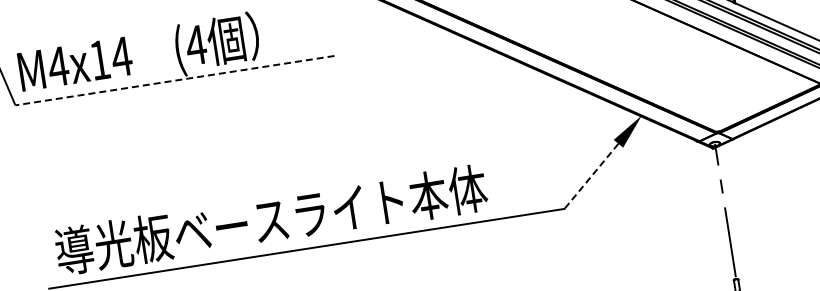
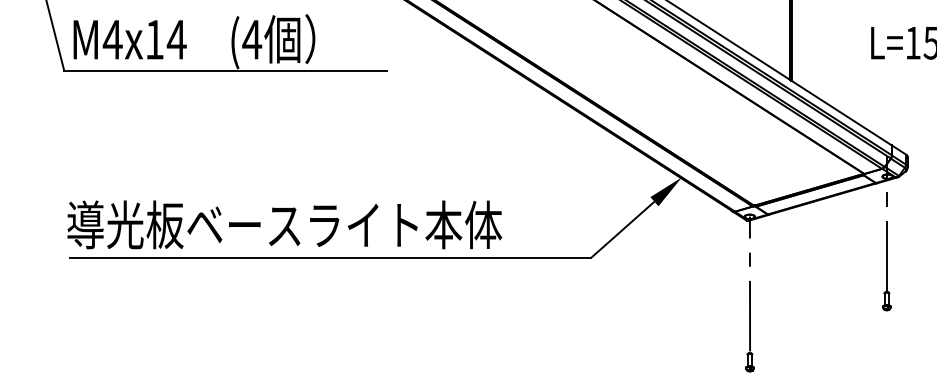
line: (174, 80) -> (225, 71), dashed -> solid
line: (591, 177) -> (622, 230), dashed -> solid
text: (270, 219) -> (284, 224), moved

